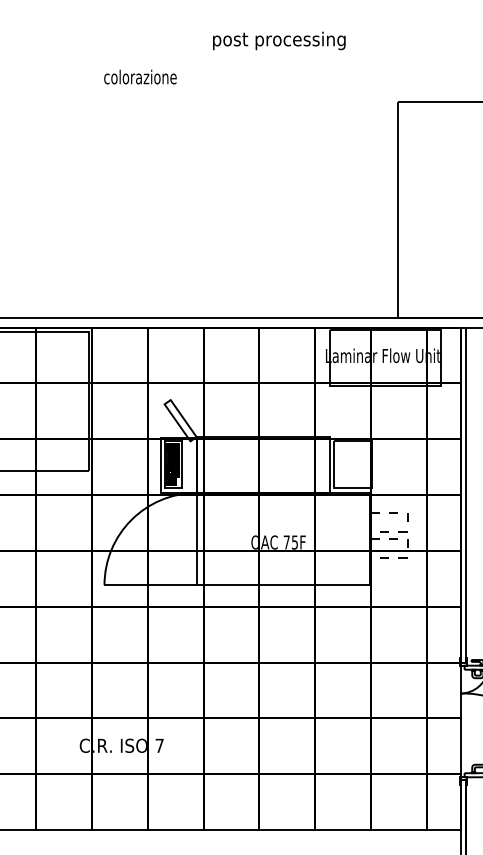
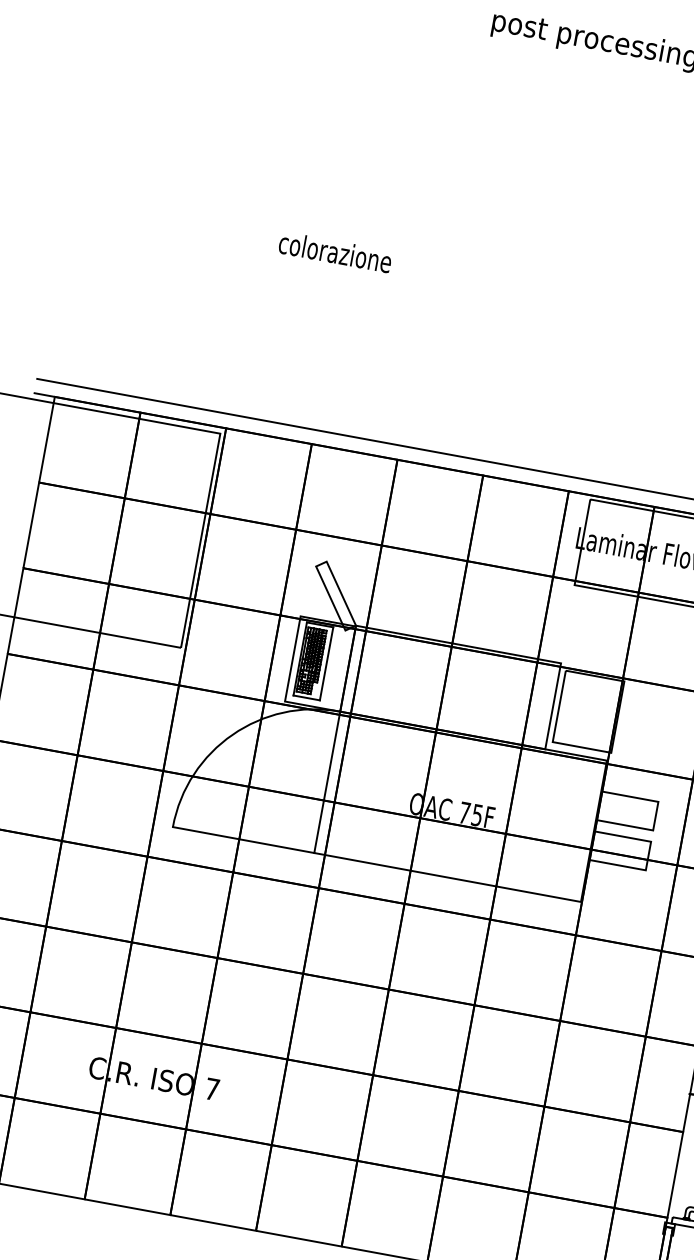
text: (140, 76) -> (335, 251), moved
line: (407, 522) -> (655, 816), dashed -> solid
line: (407, 548) -> (648, 856), dashed -> solid

